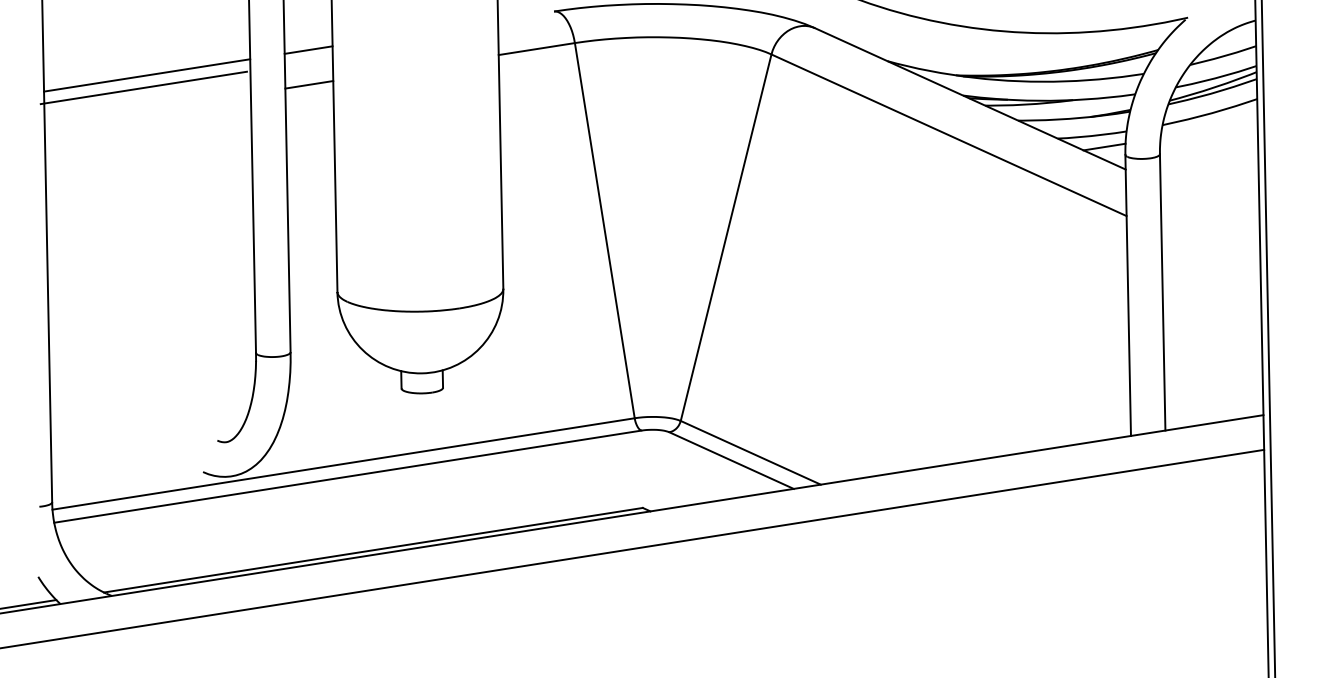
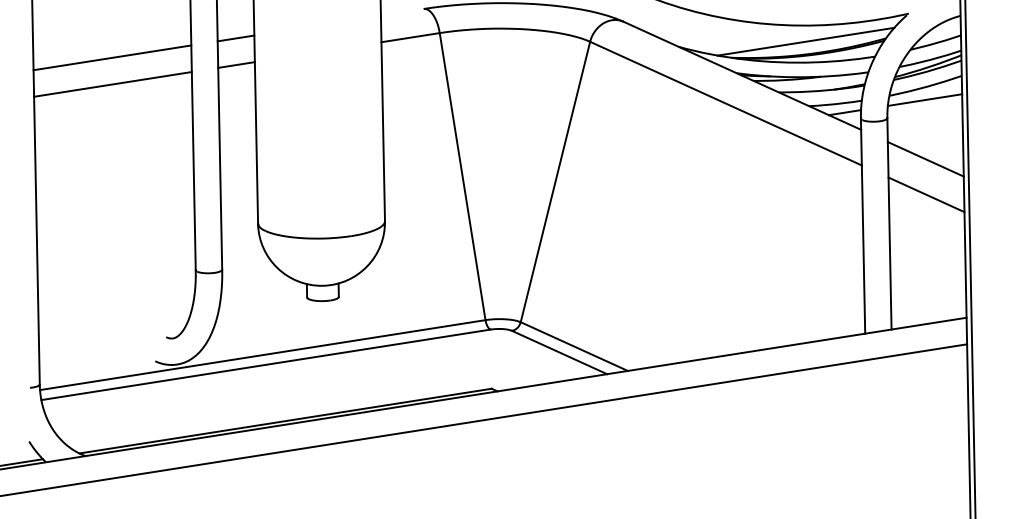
line: (1052, 54) -> (805, 41), added
line: (143, 88) -> (112, 84), moved
line: (1208, 129) -> (924, 99), added
line: (1209, 208) -> (925, 159), added
line: (1211, 254) -> (926, 194), added

